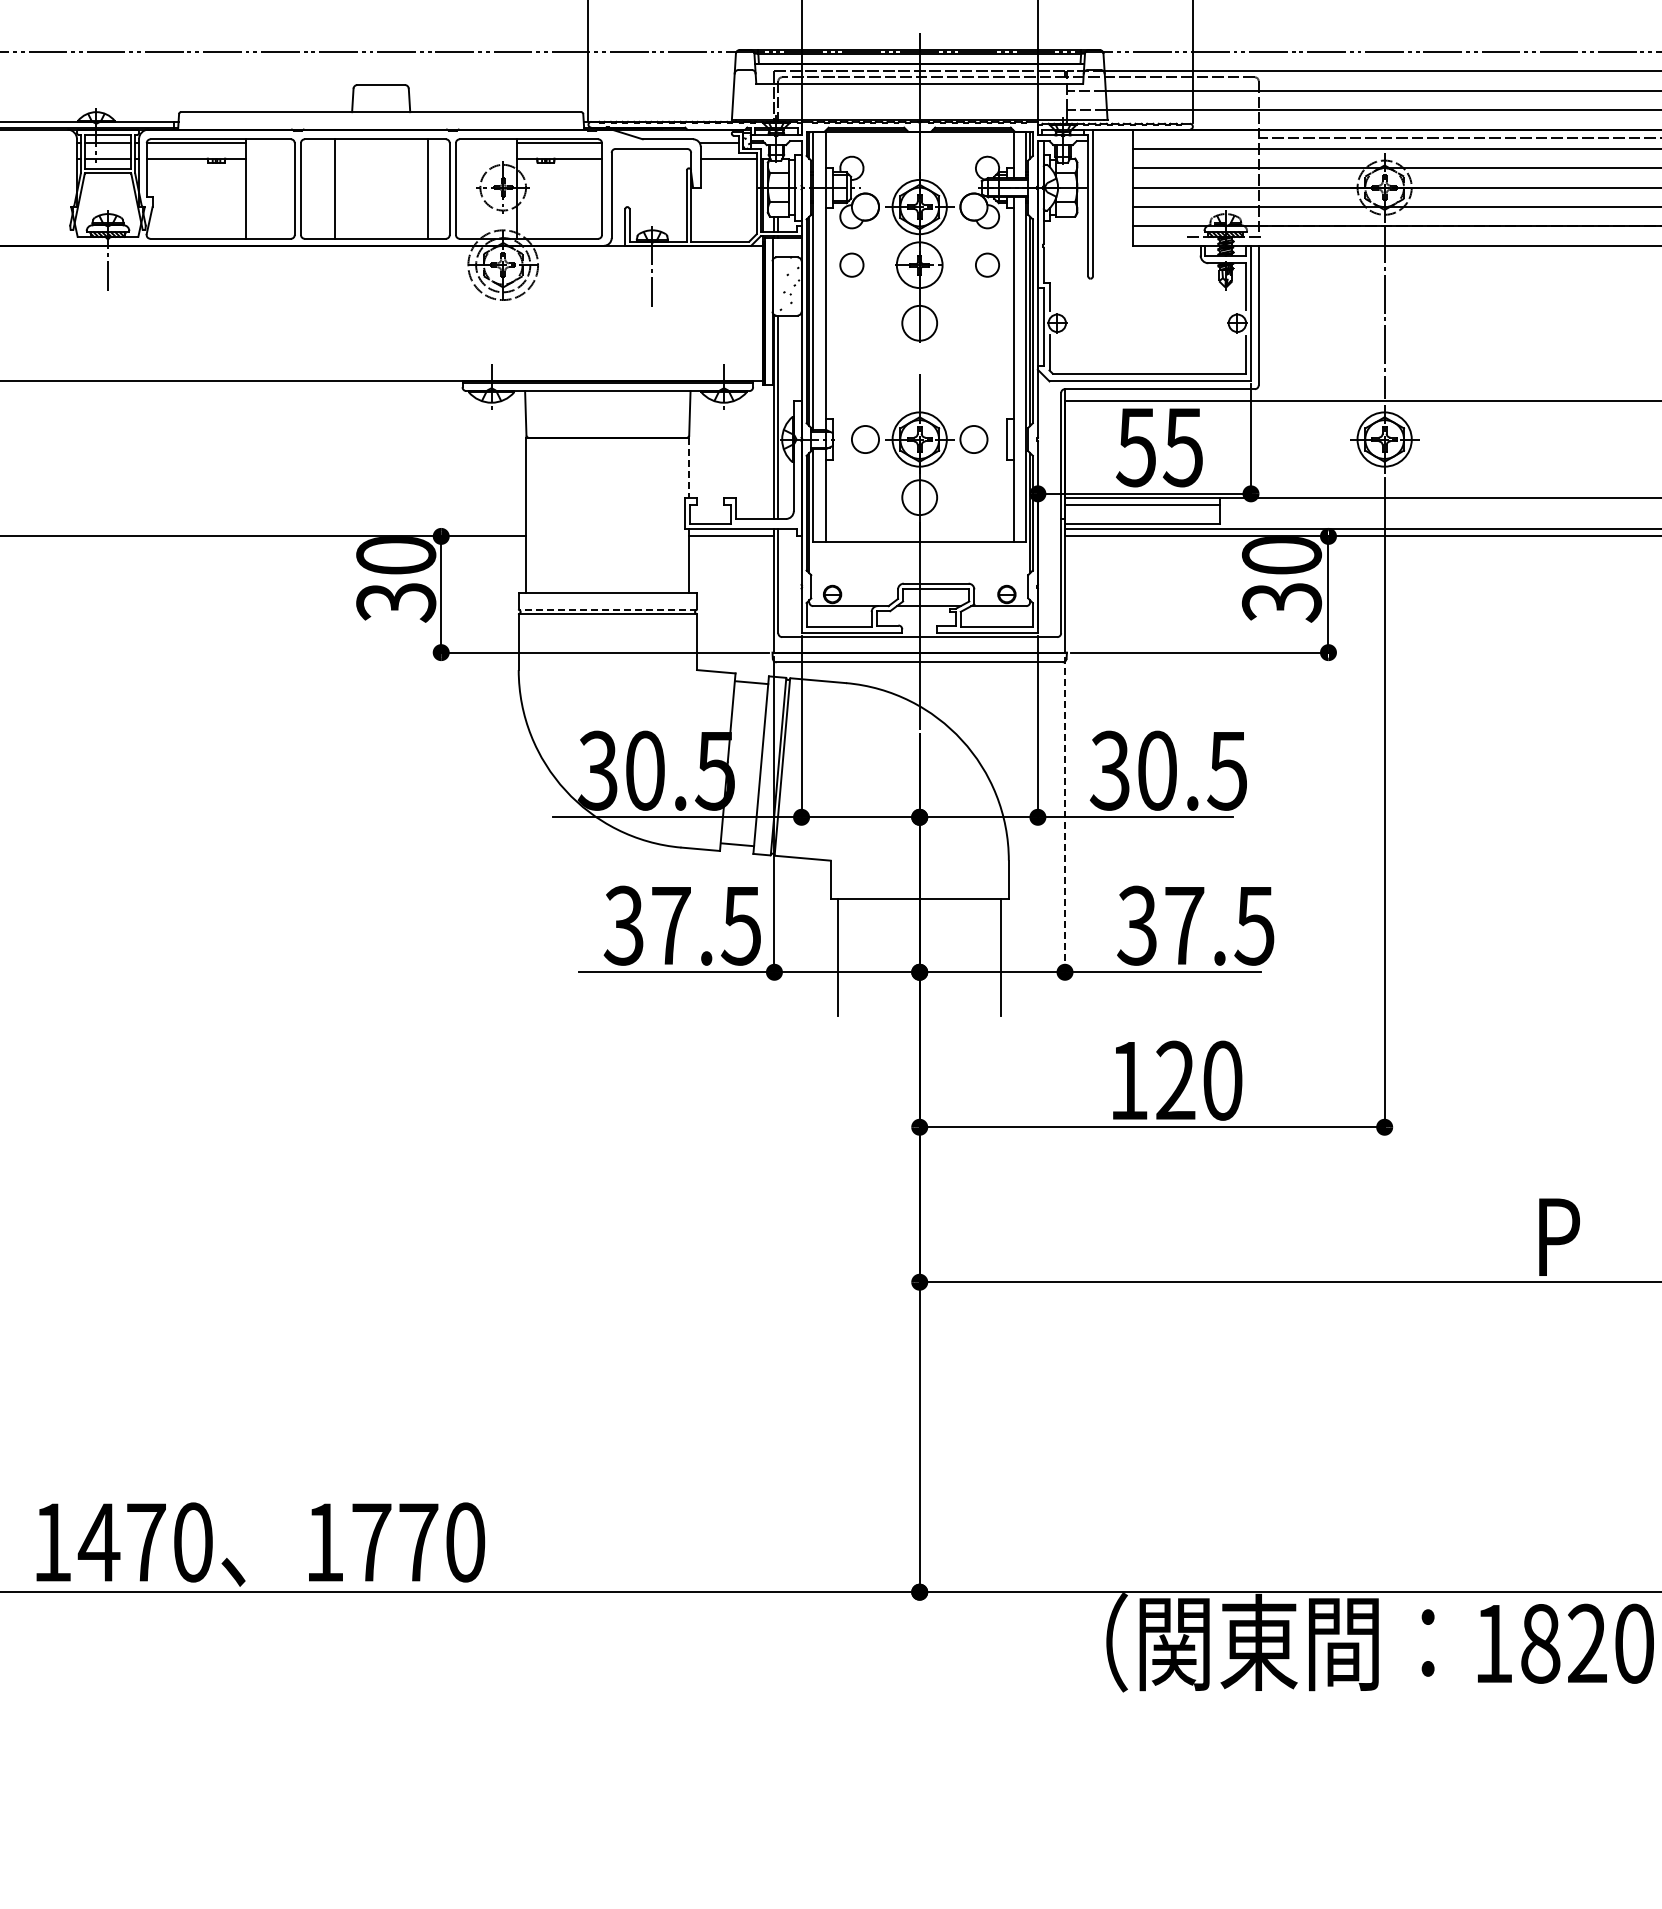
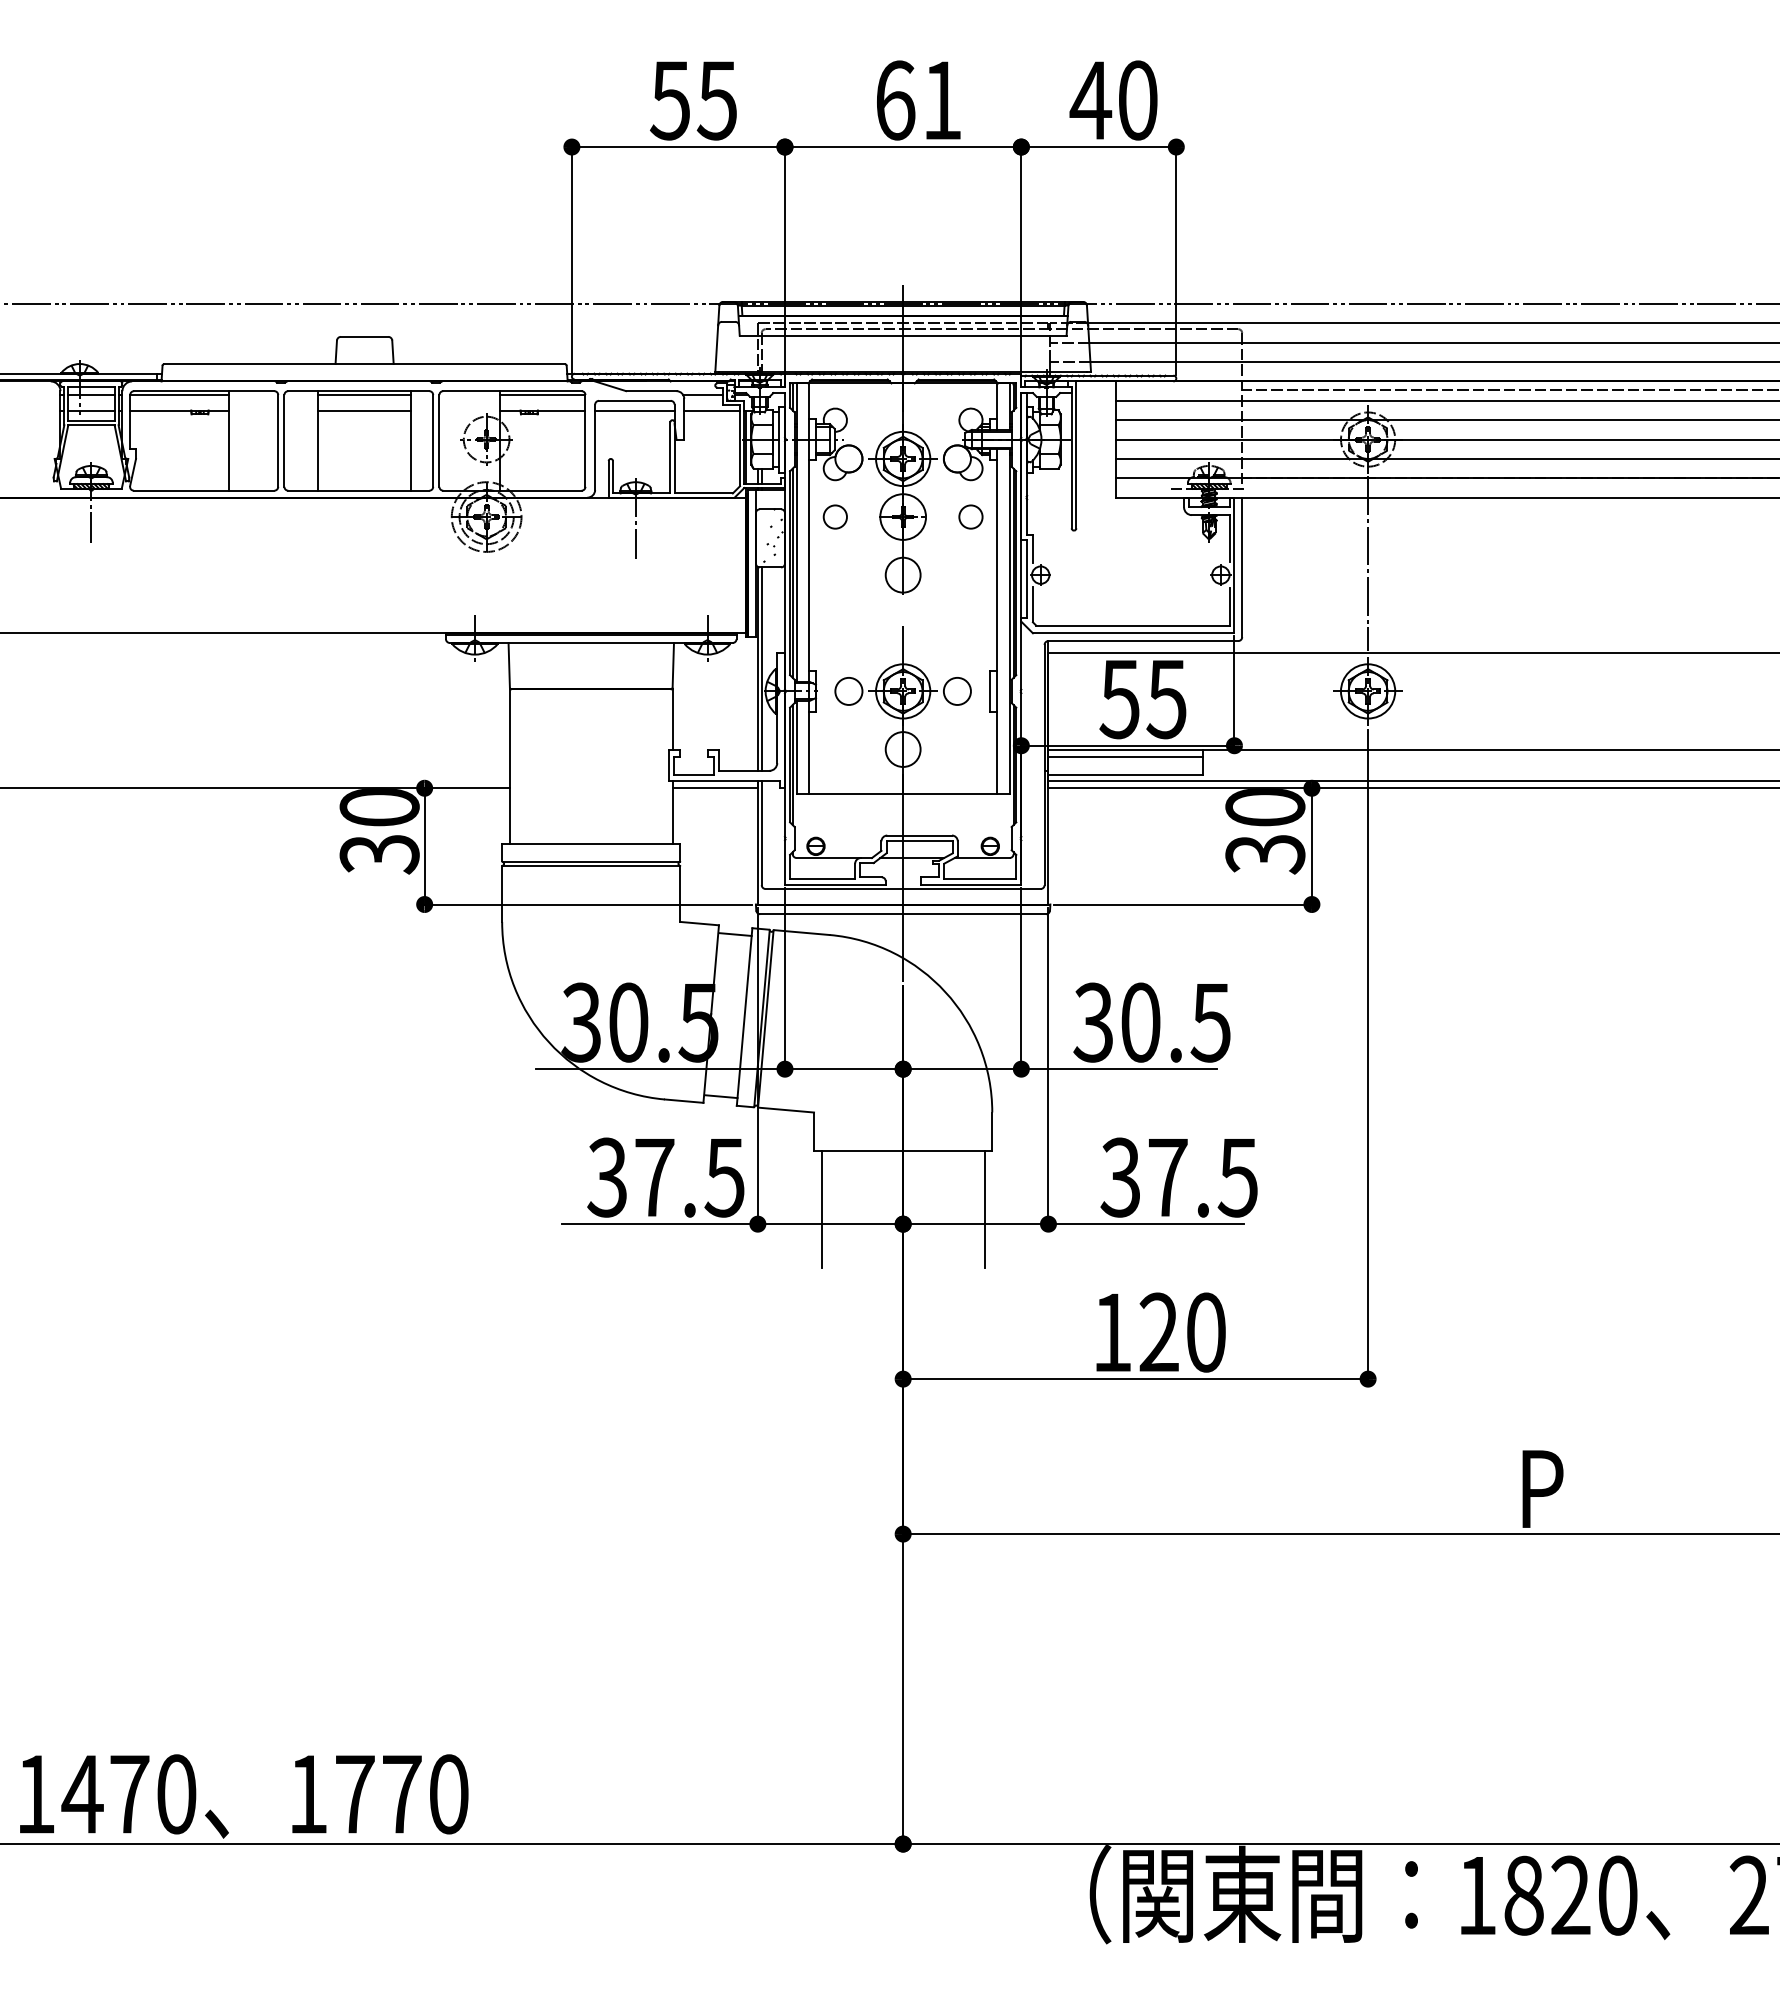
line: (381, 143) -> (364, 395), added
line: (381, 158) -> (364, 410), added
line: (651, 158) -> (634, 410), added
line: (689, 468) -> (672, 720), dashed -> solid
line: (608, 609) -> (591, 861), dashed -> solid
line: (1065, 816) -> (1048, 1068), dashed -> solid

